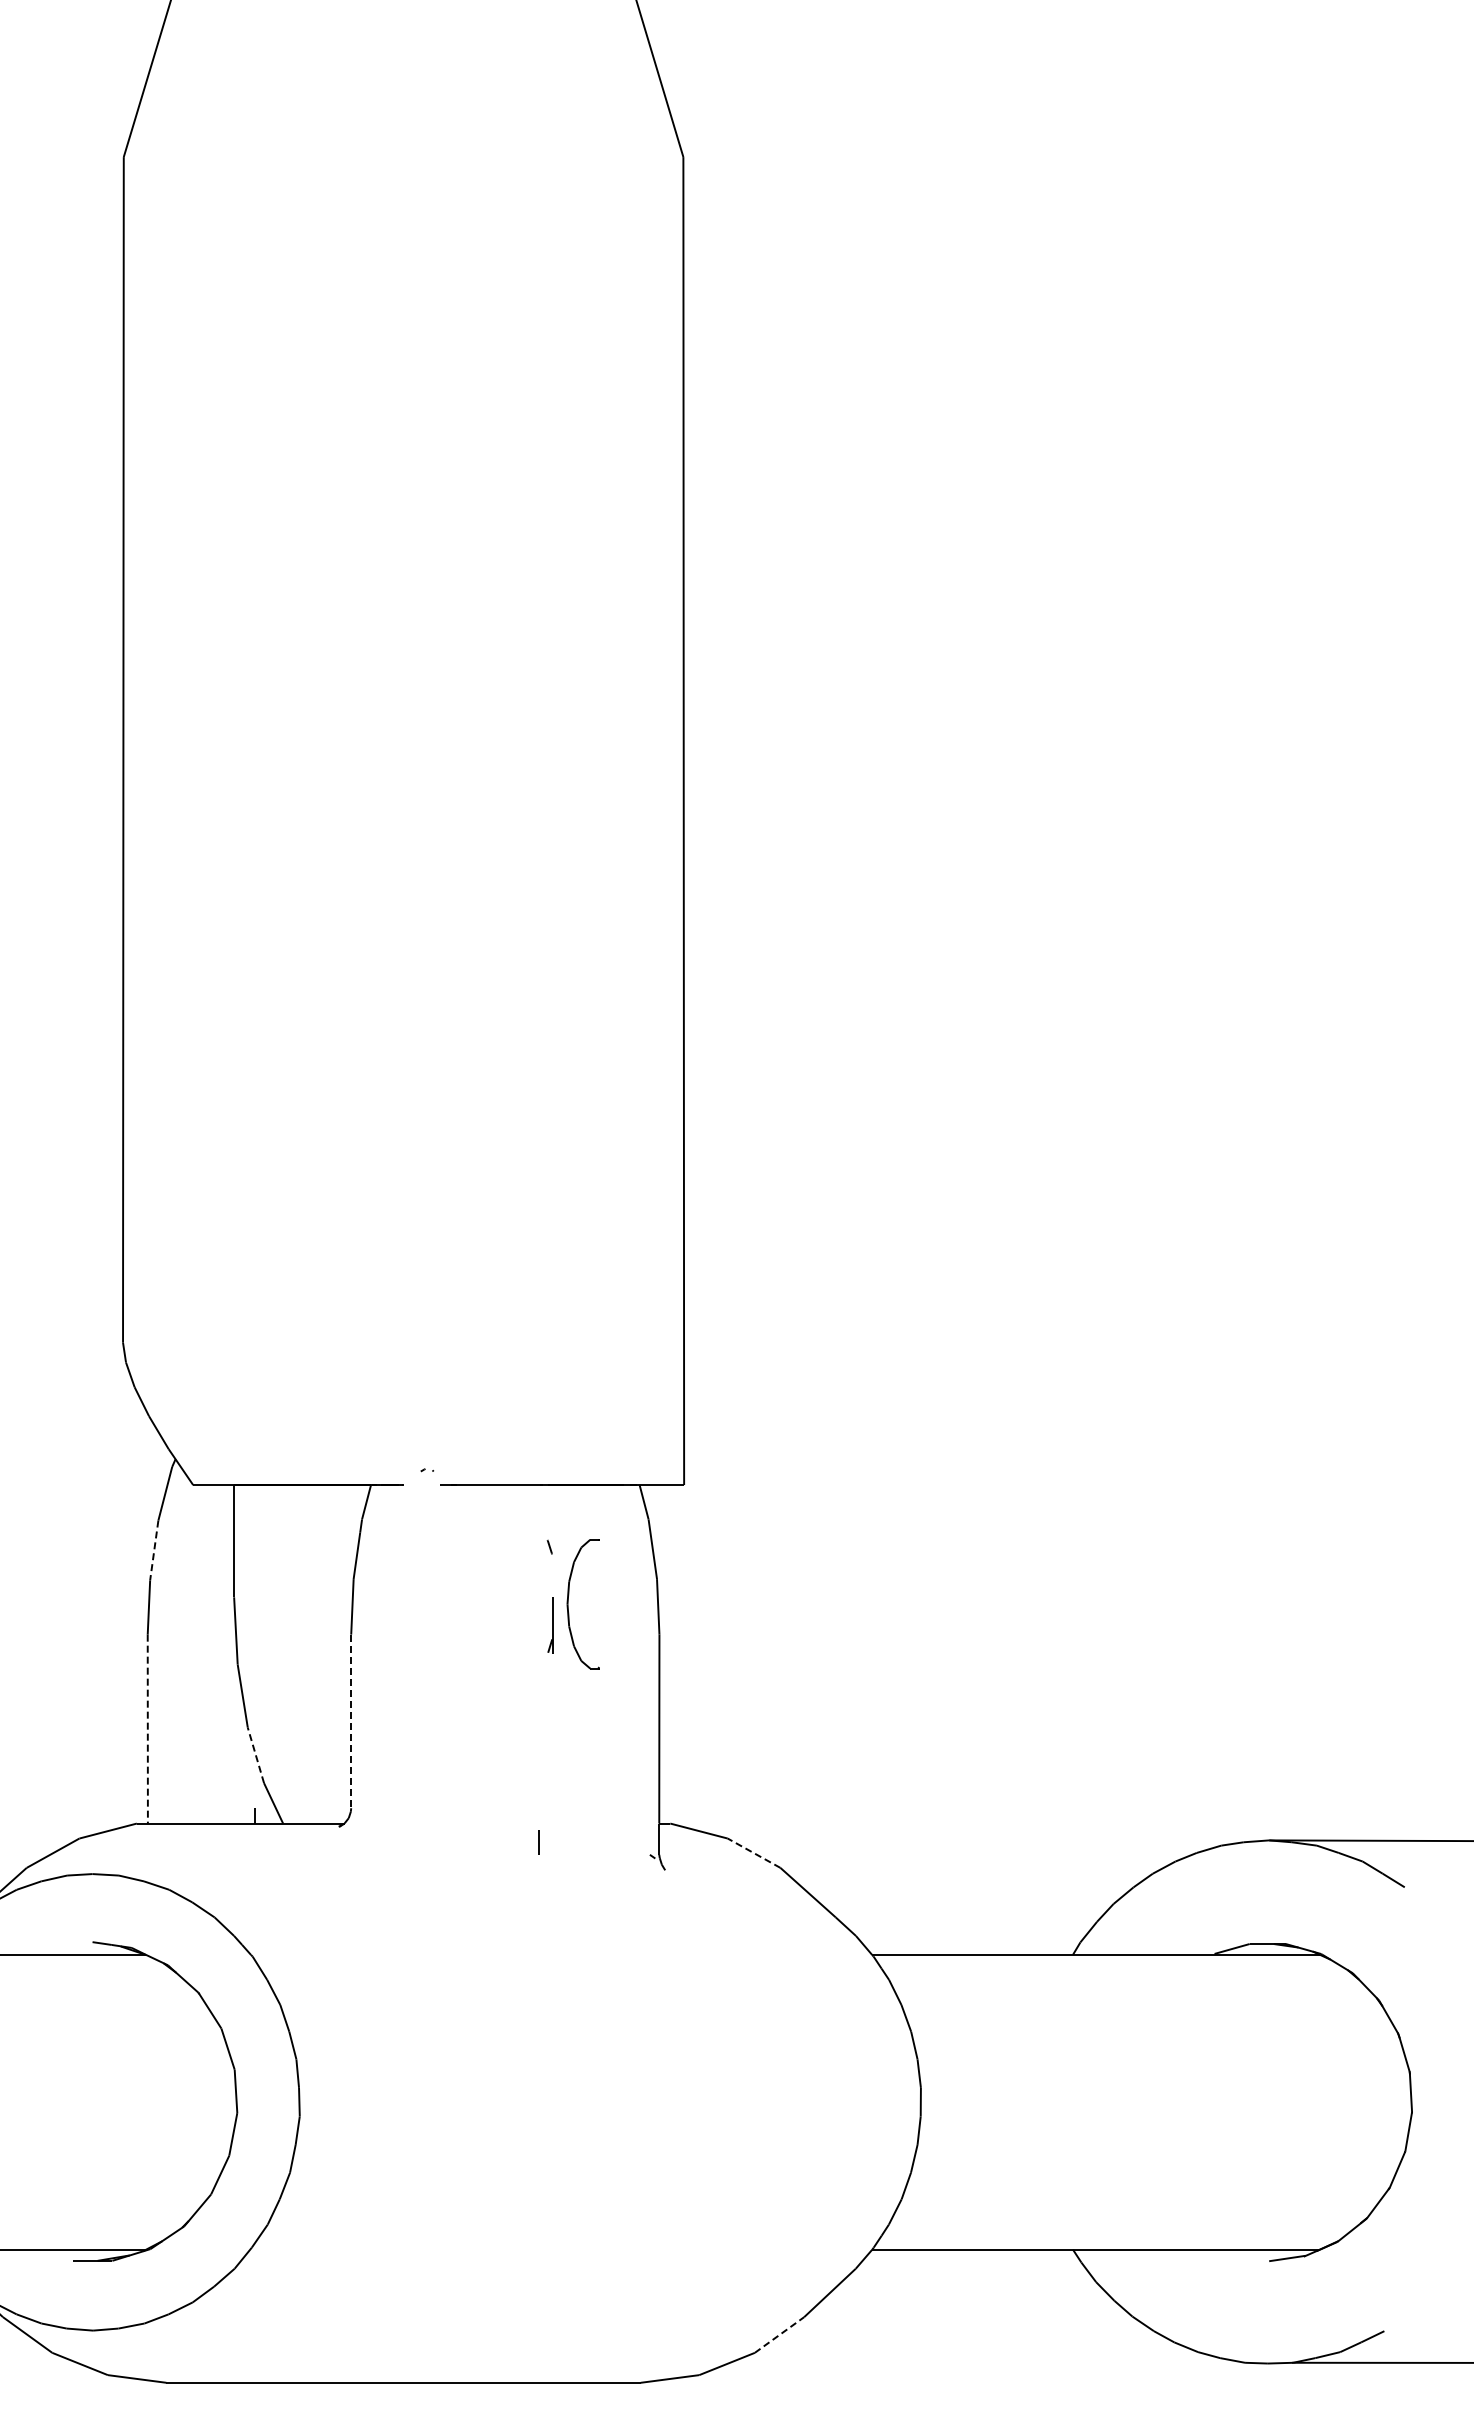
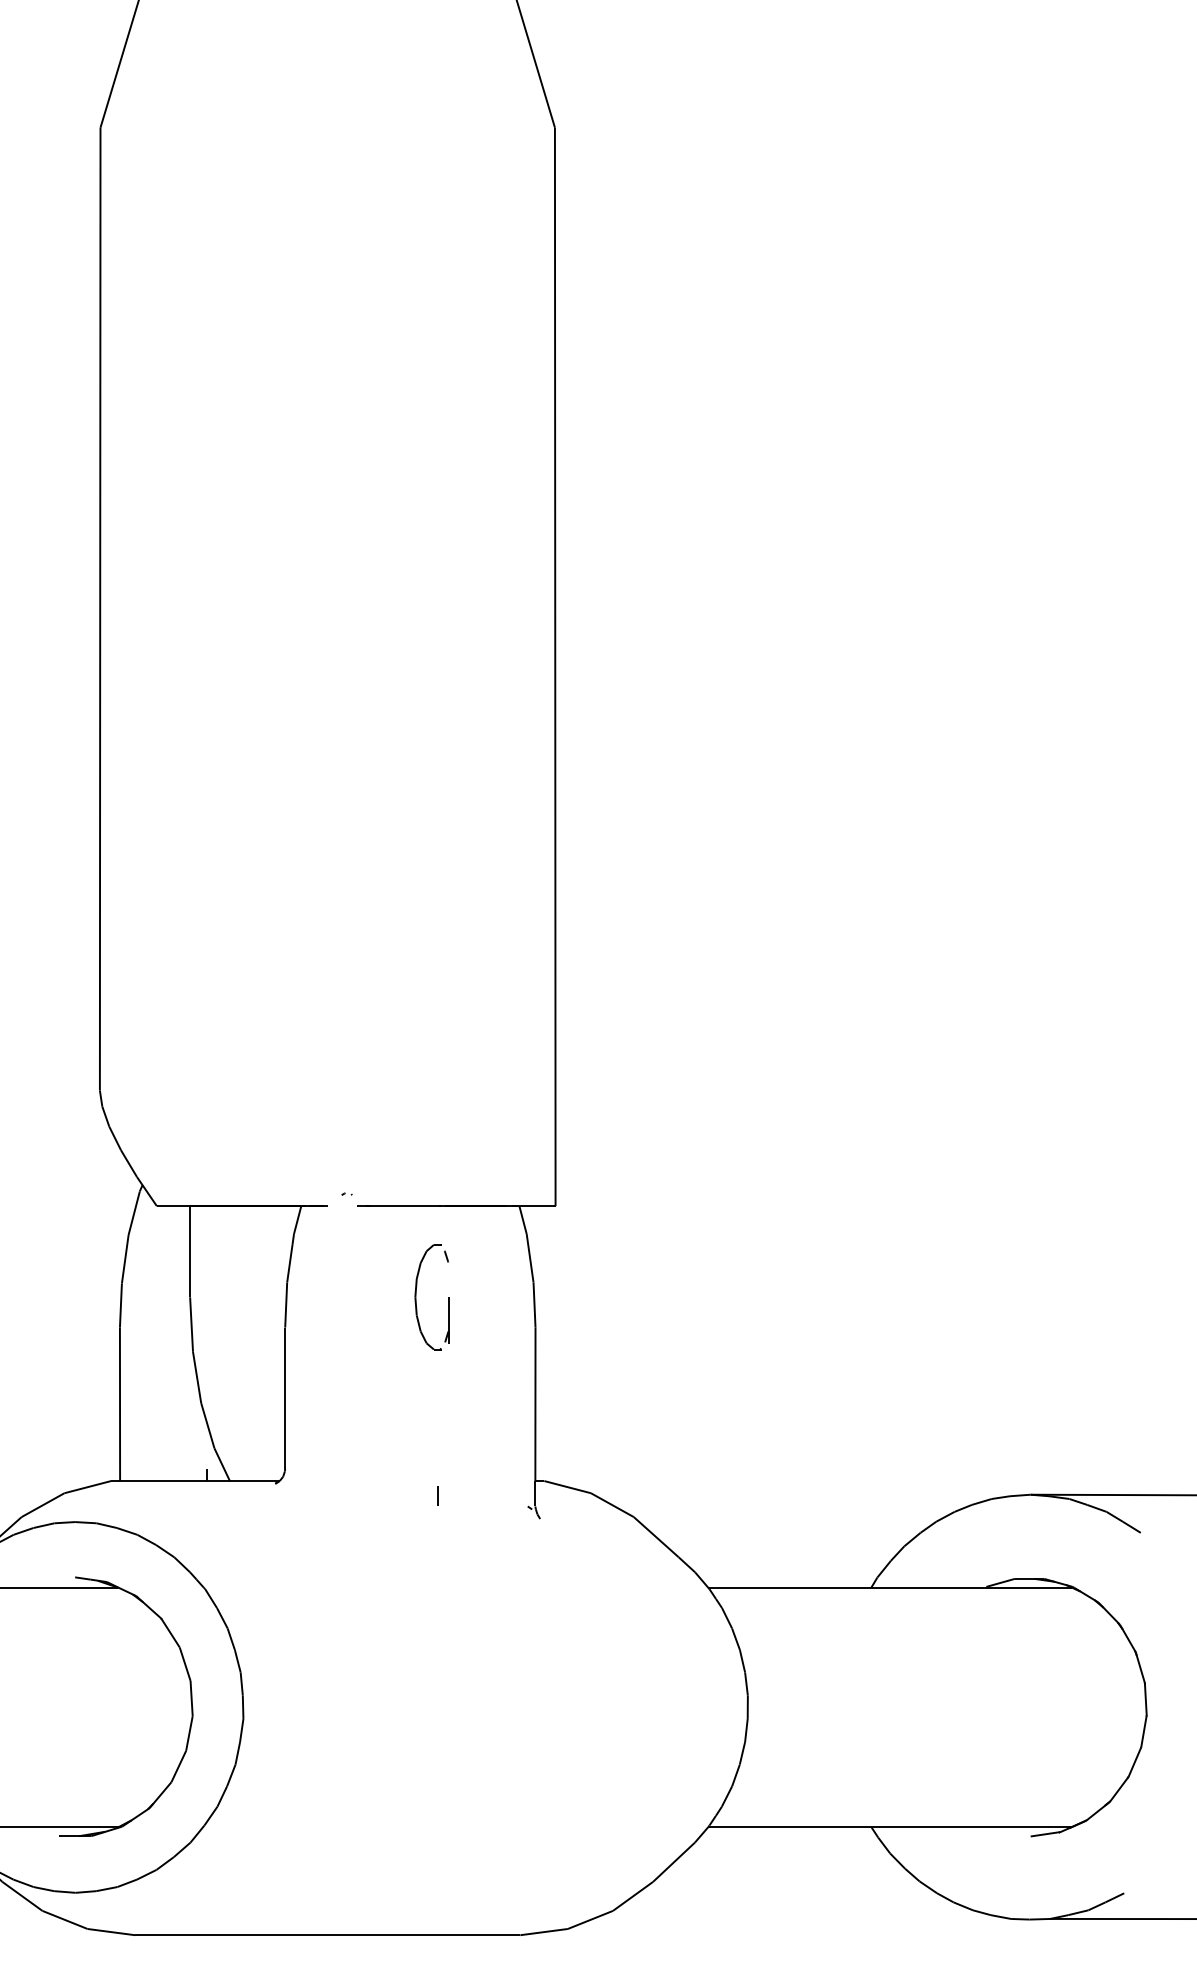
line: (154, 1550) -> (125, 1259), dashed -> solid
part: (568, 1604) -> (416, 1297), moved
line: (351, 1721) -> (285, 1398), dashed -> solid
line: (147, 1729) -> (119, 1404), dashed -> solid
line: (255, 1755) -> (207, 1425), dashed -> solid
line: (753, 1852) -> (611, 1504), dashed -> solid
line: (779, 2334) -> (633, 1895), dashed -> solid

